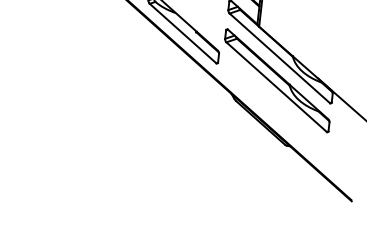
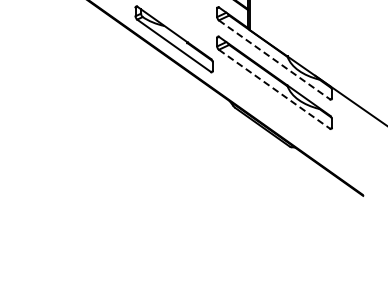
line: (279, 58) -> (274, 60), solid -> dashed
line: (276, 87) -> (274, 89), solid -> dashed

